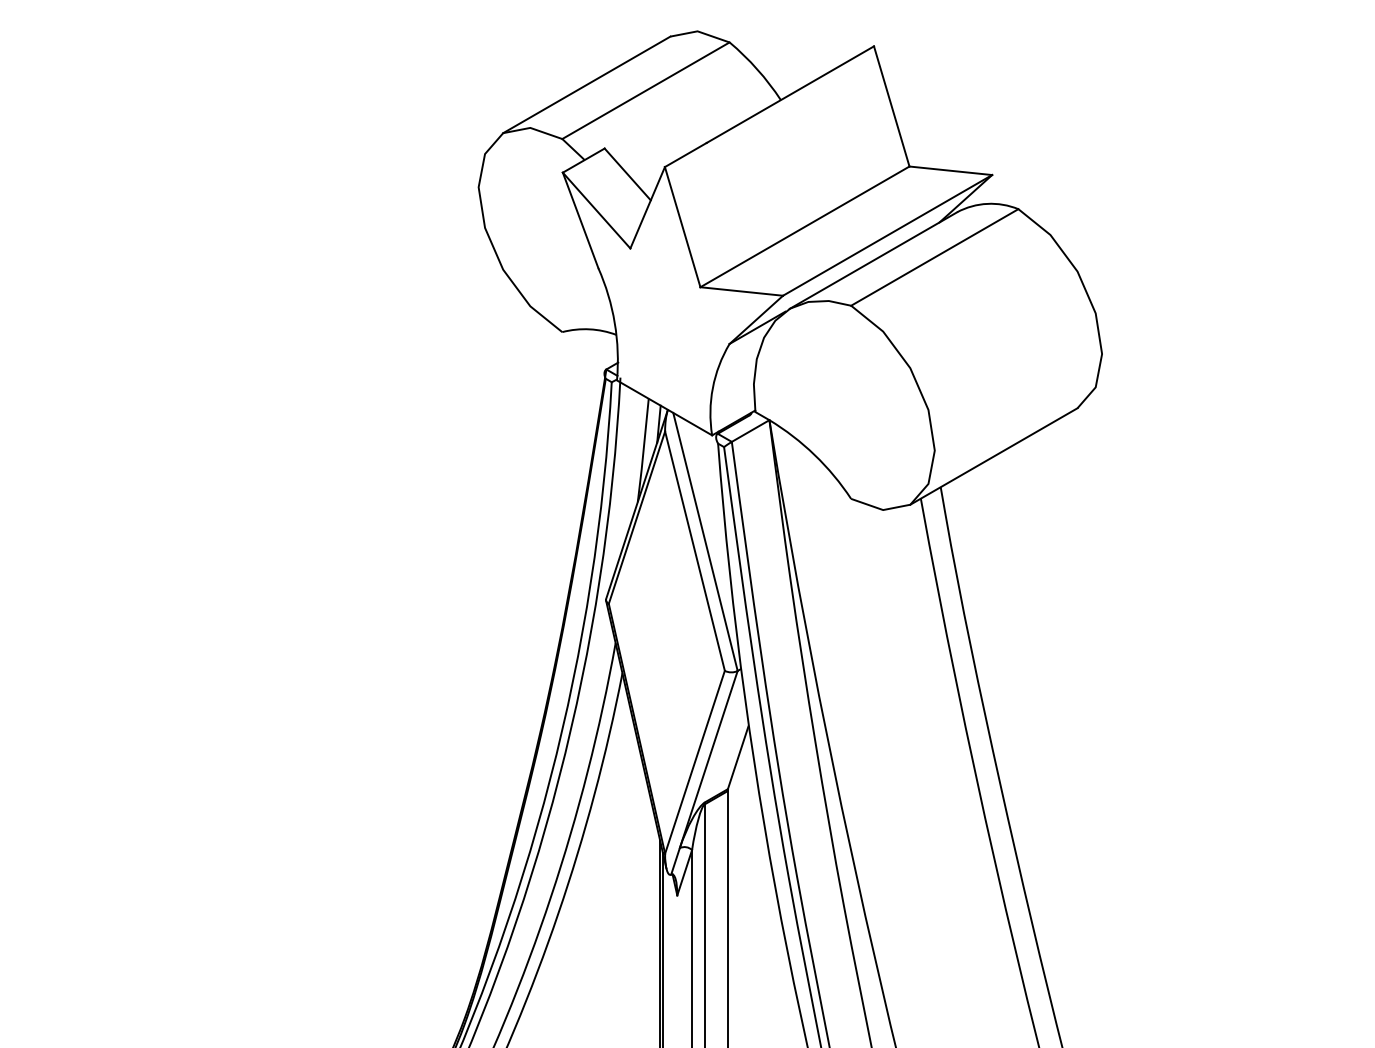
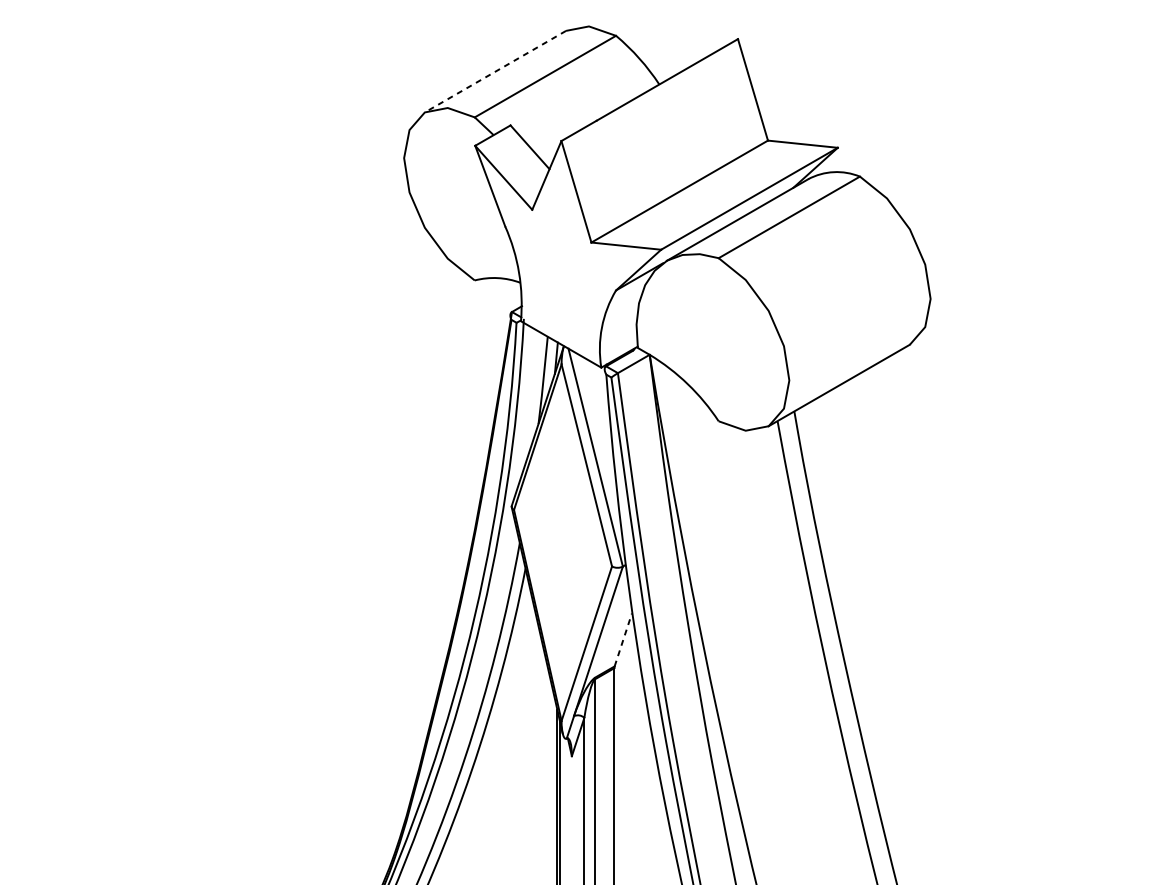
line: (586, 84) -> (495, 71), solid -> dashed
line: (738, 757) -> (623, 639), solid -> dashed

